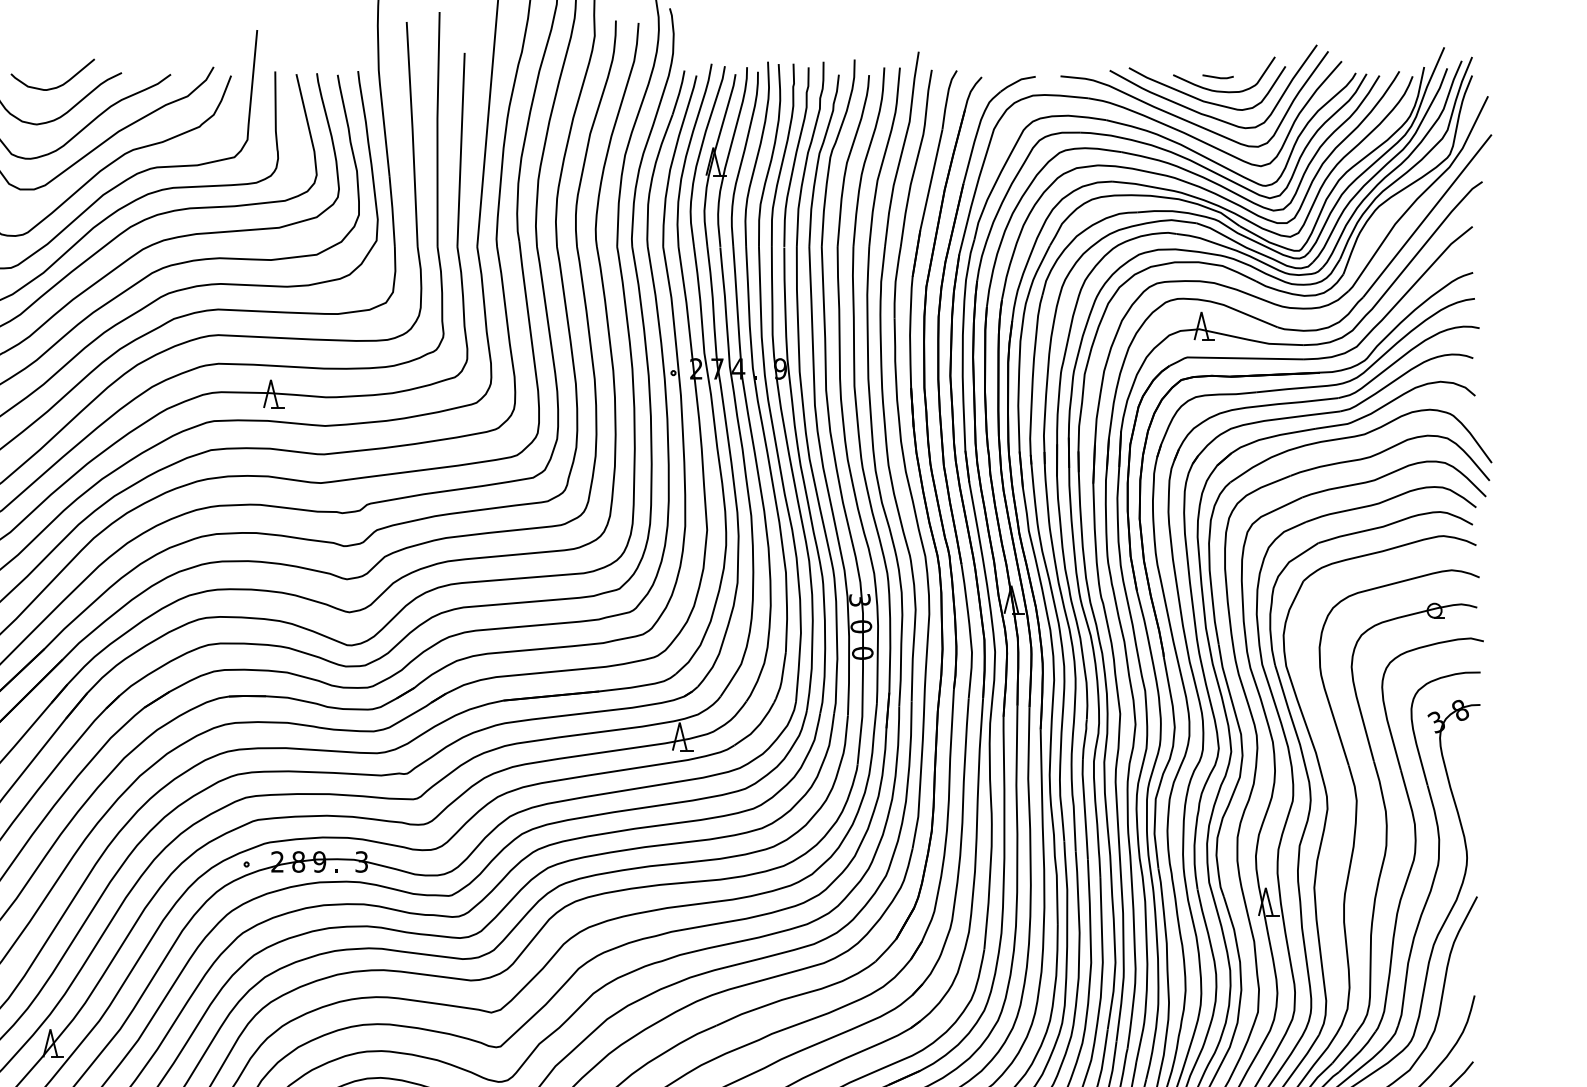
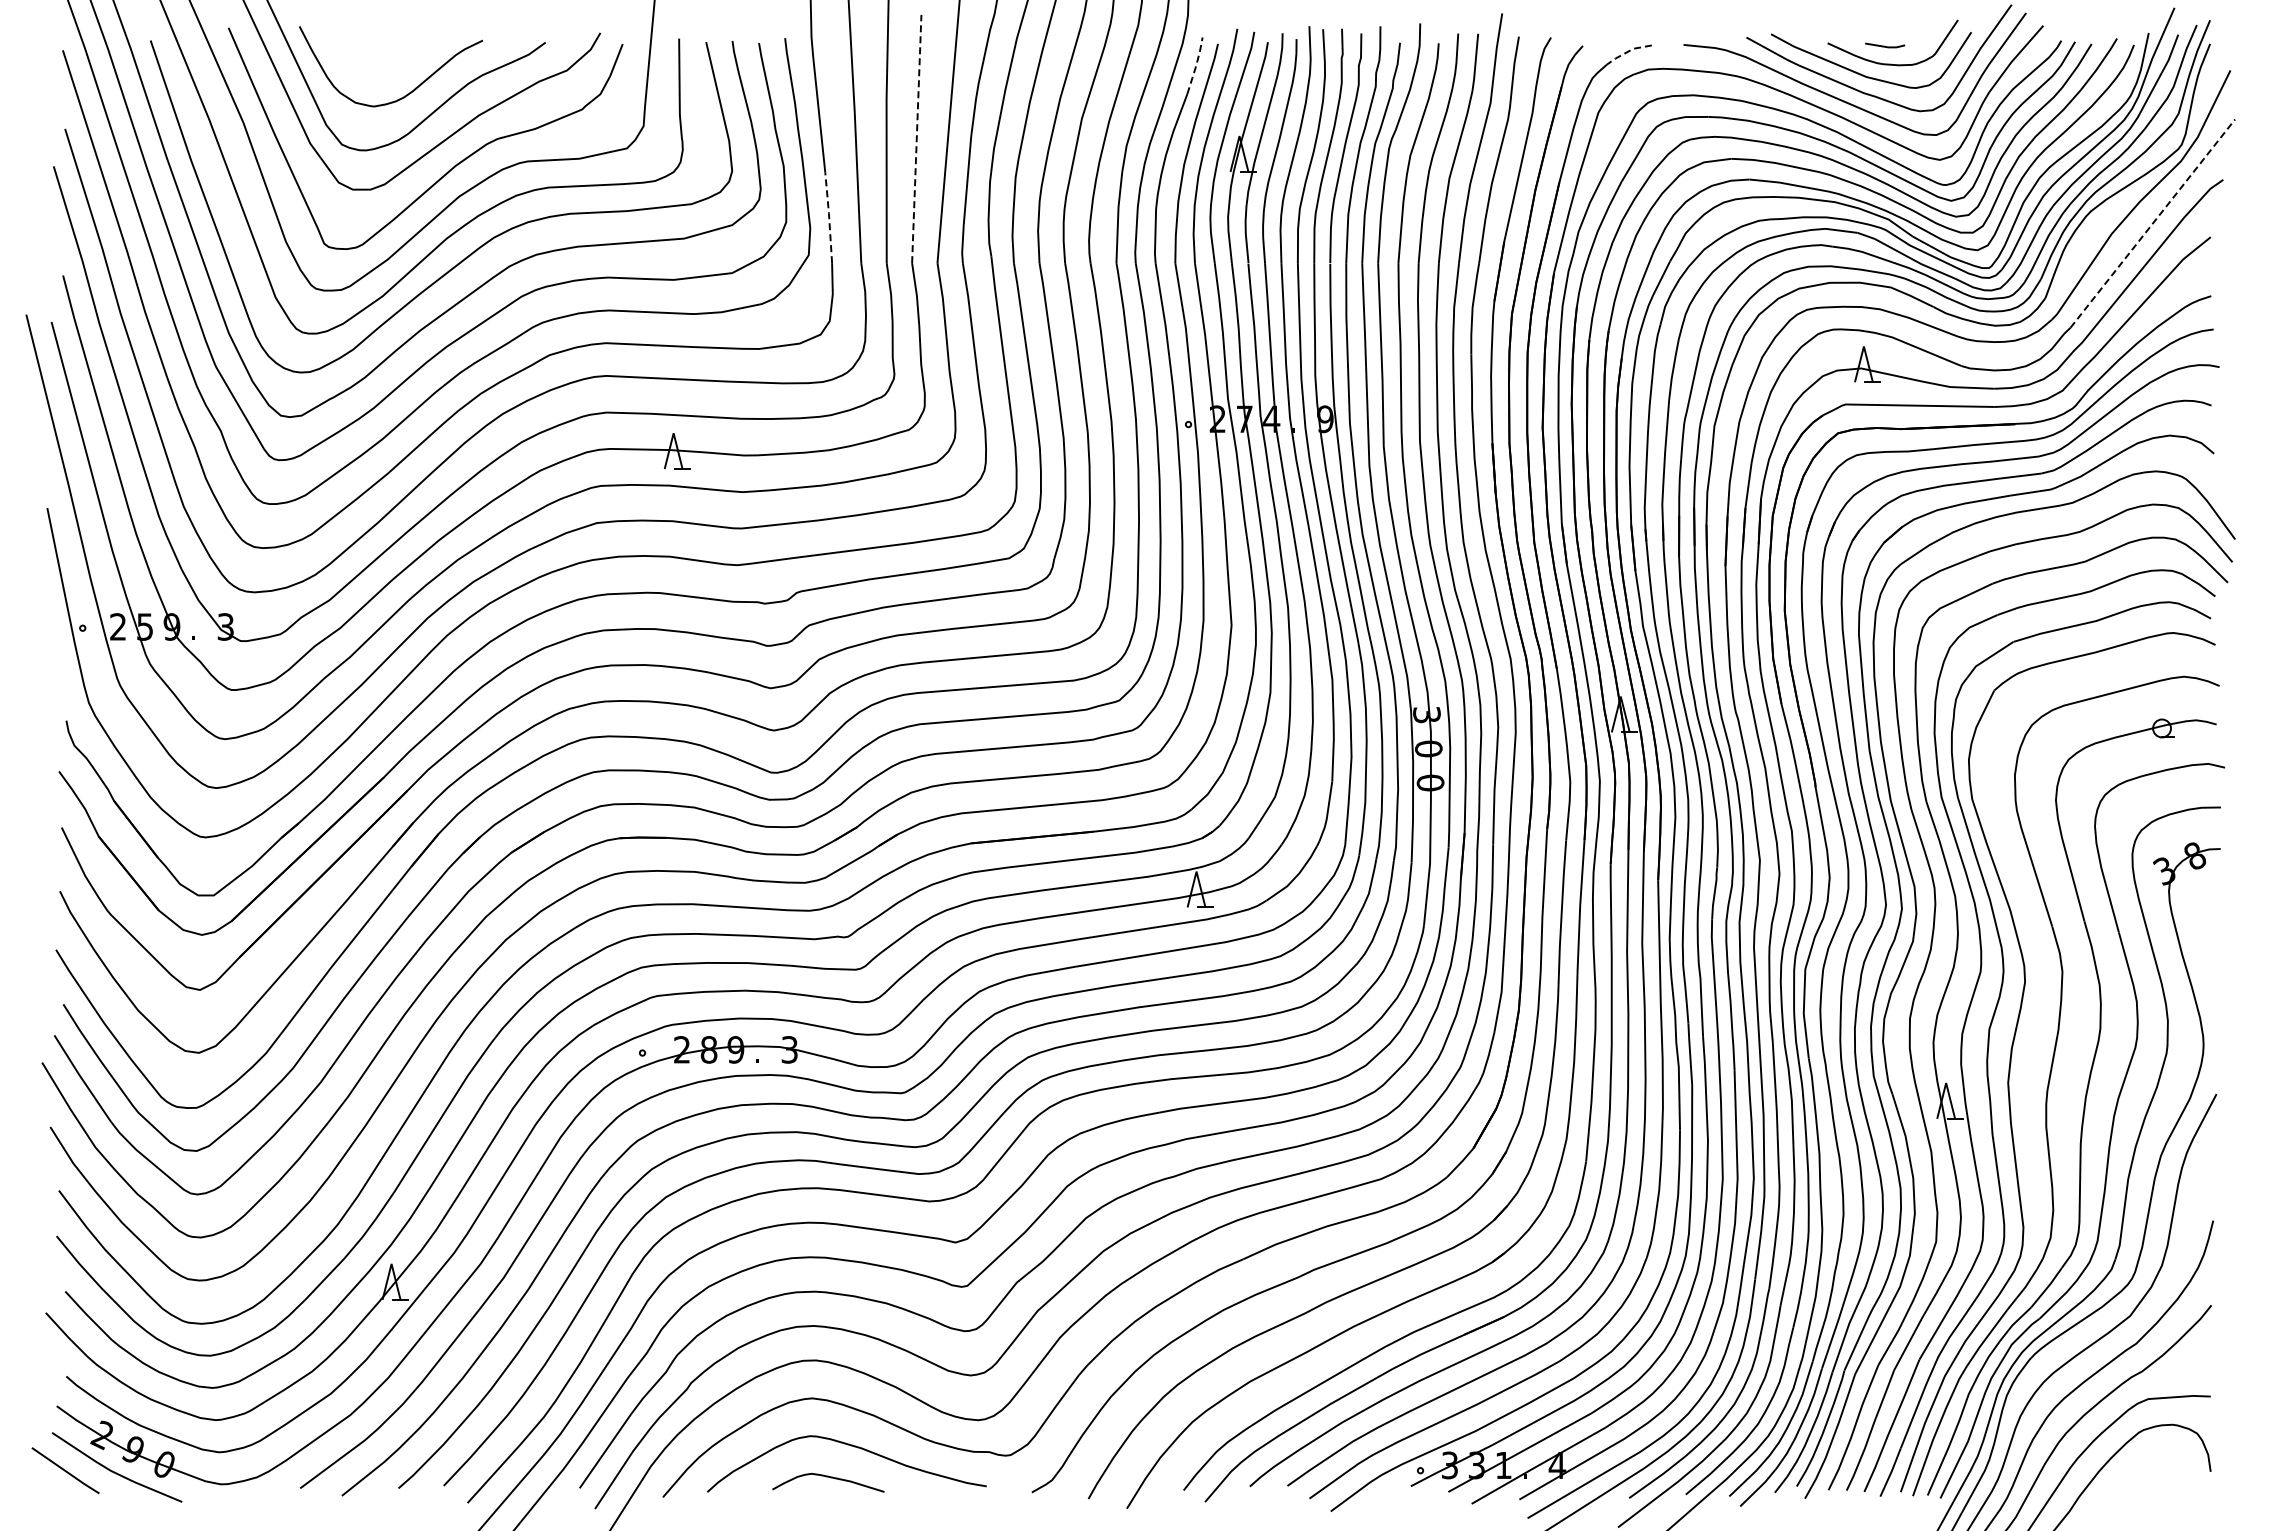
line: (1016, 82) -> (1627, 52), solid -> dashed
curve: (55, 86) -> (398, 58), removed
line: (679, 93) -> (1196, 66), solid -> dashed
line: (460, 149) -> (916, 138), solid -> dashed
line: (392, 211) -> (829, 217), solid -> dashed
line: (1427, 215) -> (2152, 223), solid -> dashed

